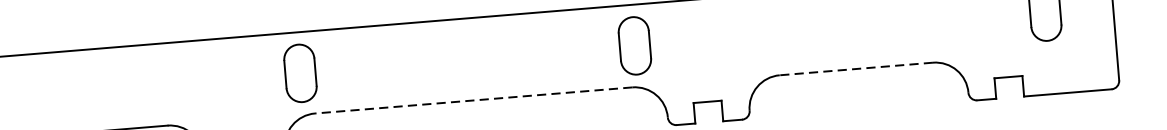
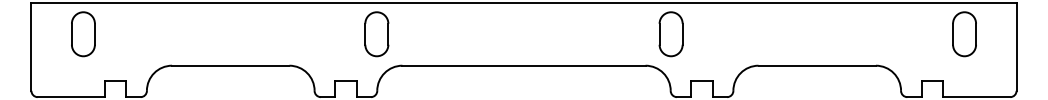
part: (634, 46) -> (670, 34), moved
line: (856, 68) -> (817, 65), dashed -> solid
part: (300, 73) -> (376, 34), moved
line: (474, 100) -> (524, 65), dashed -> solid

